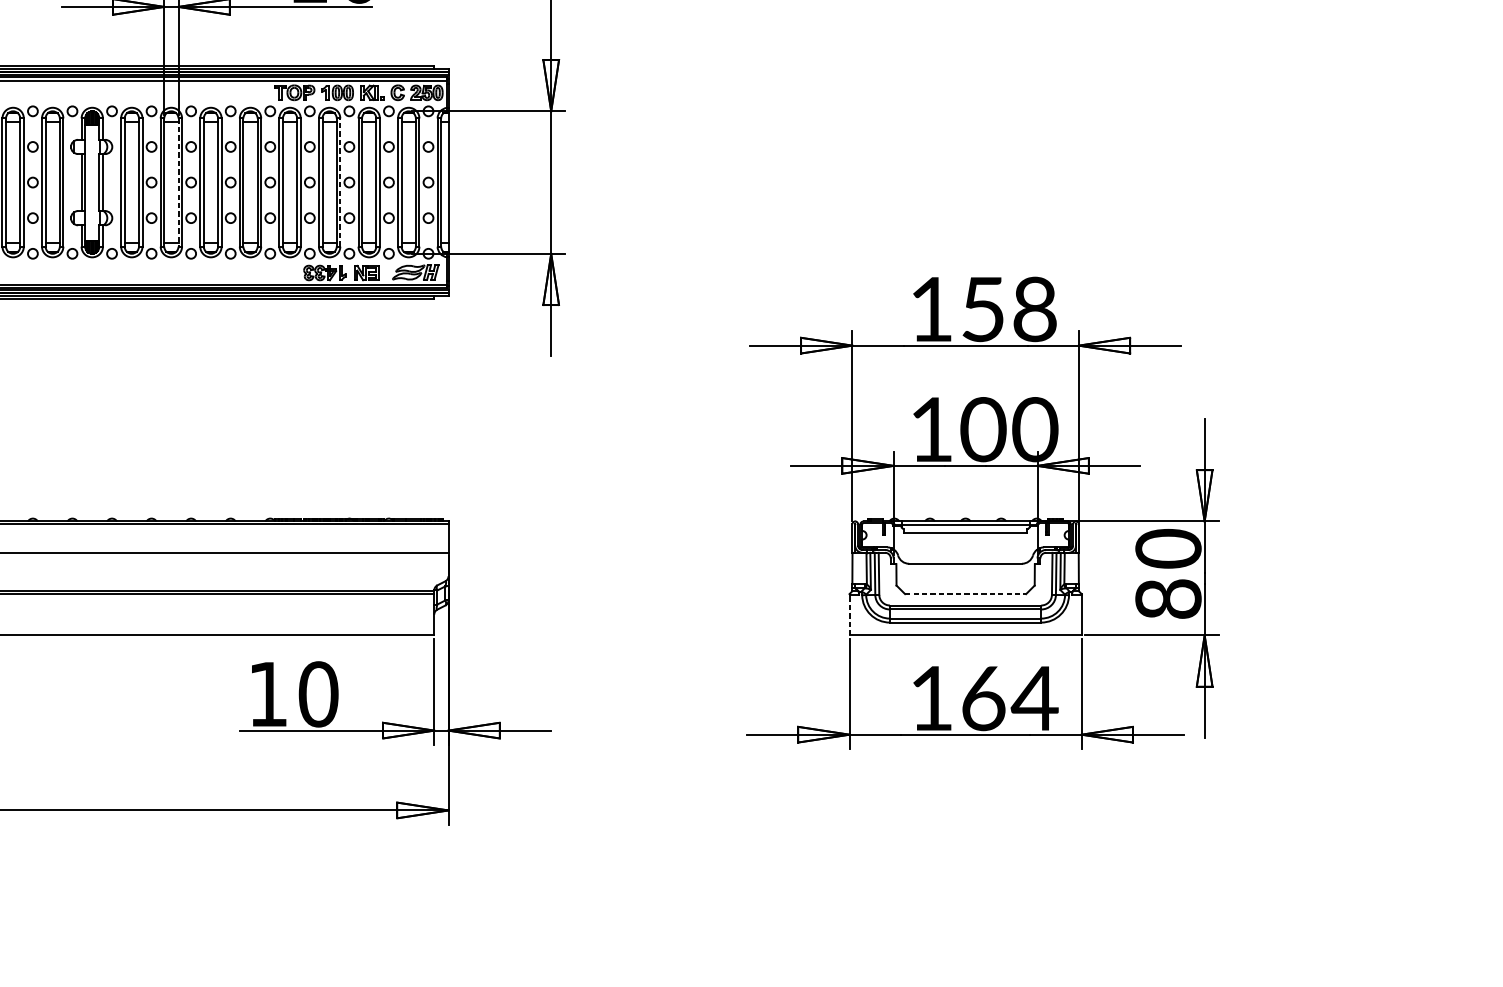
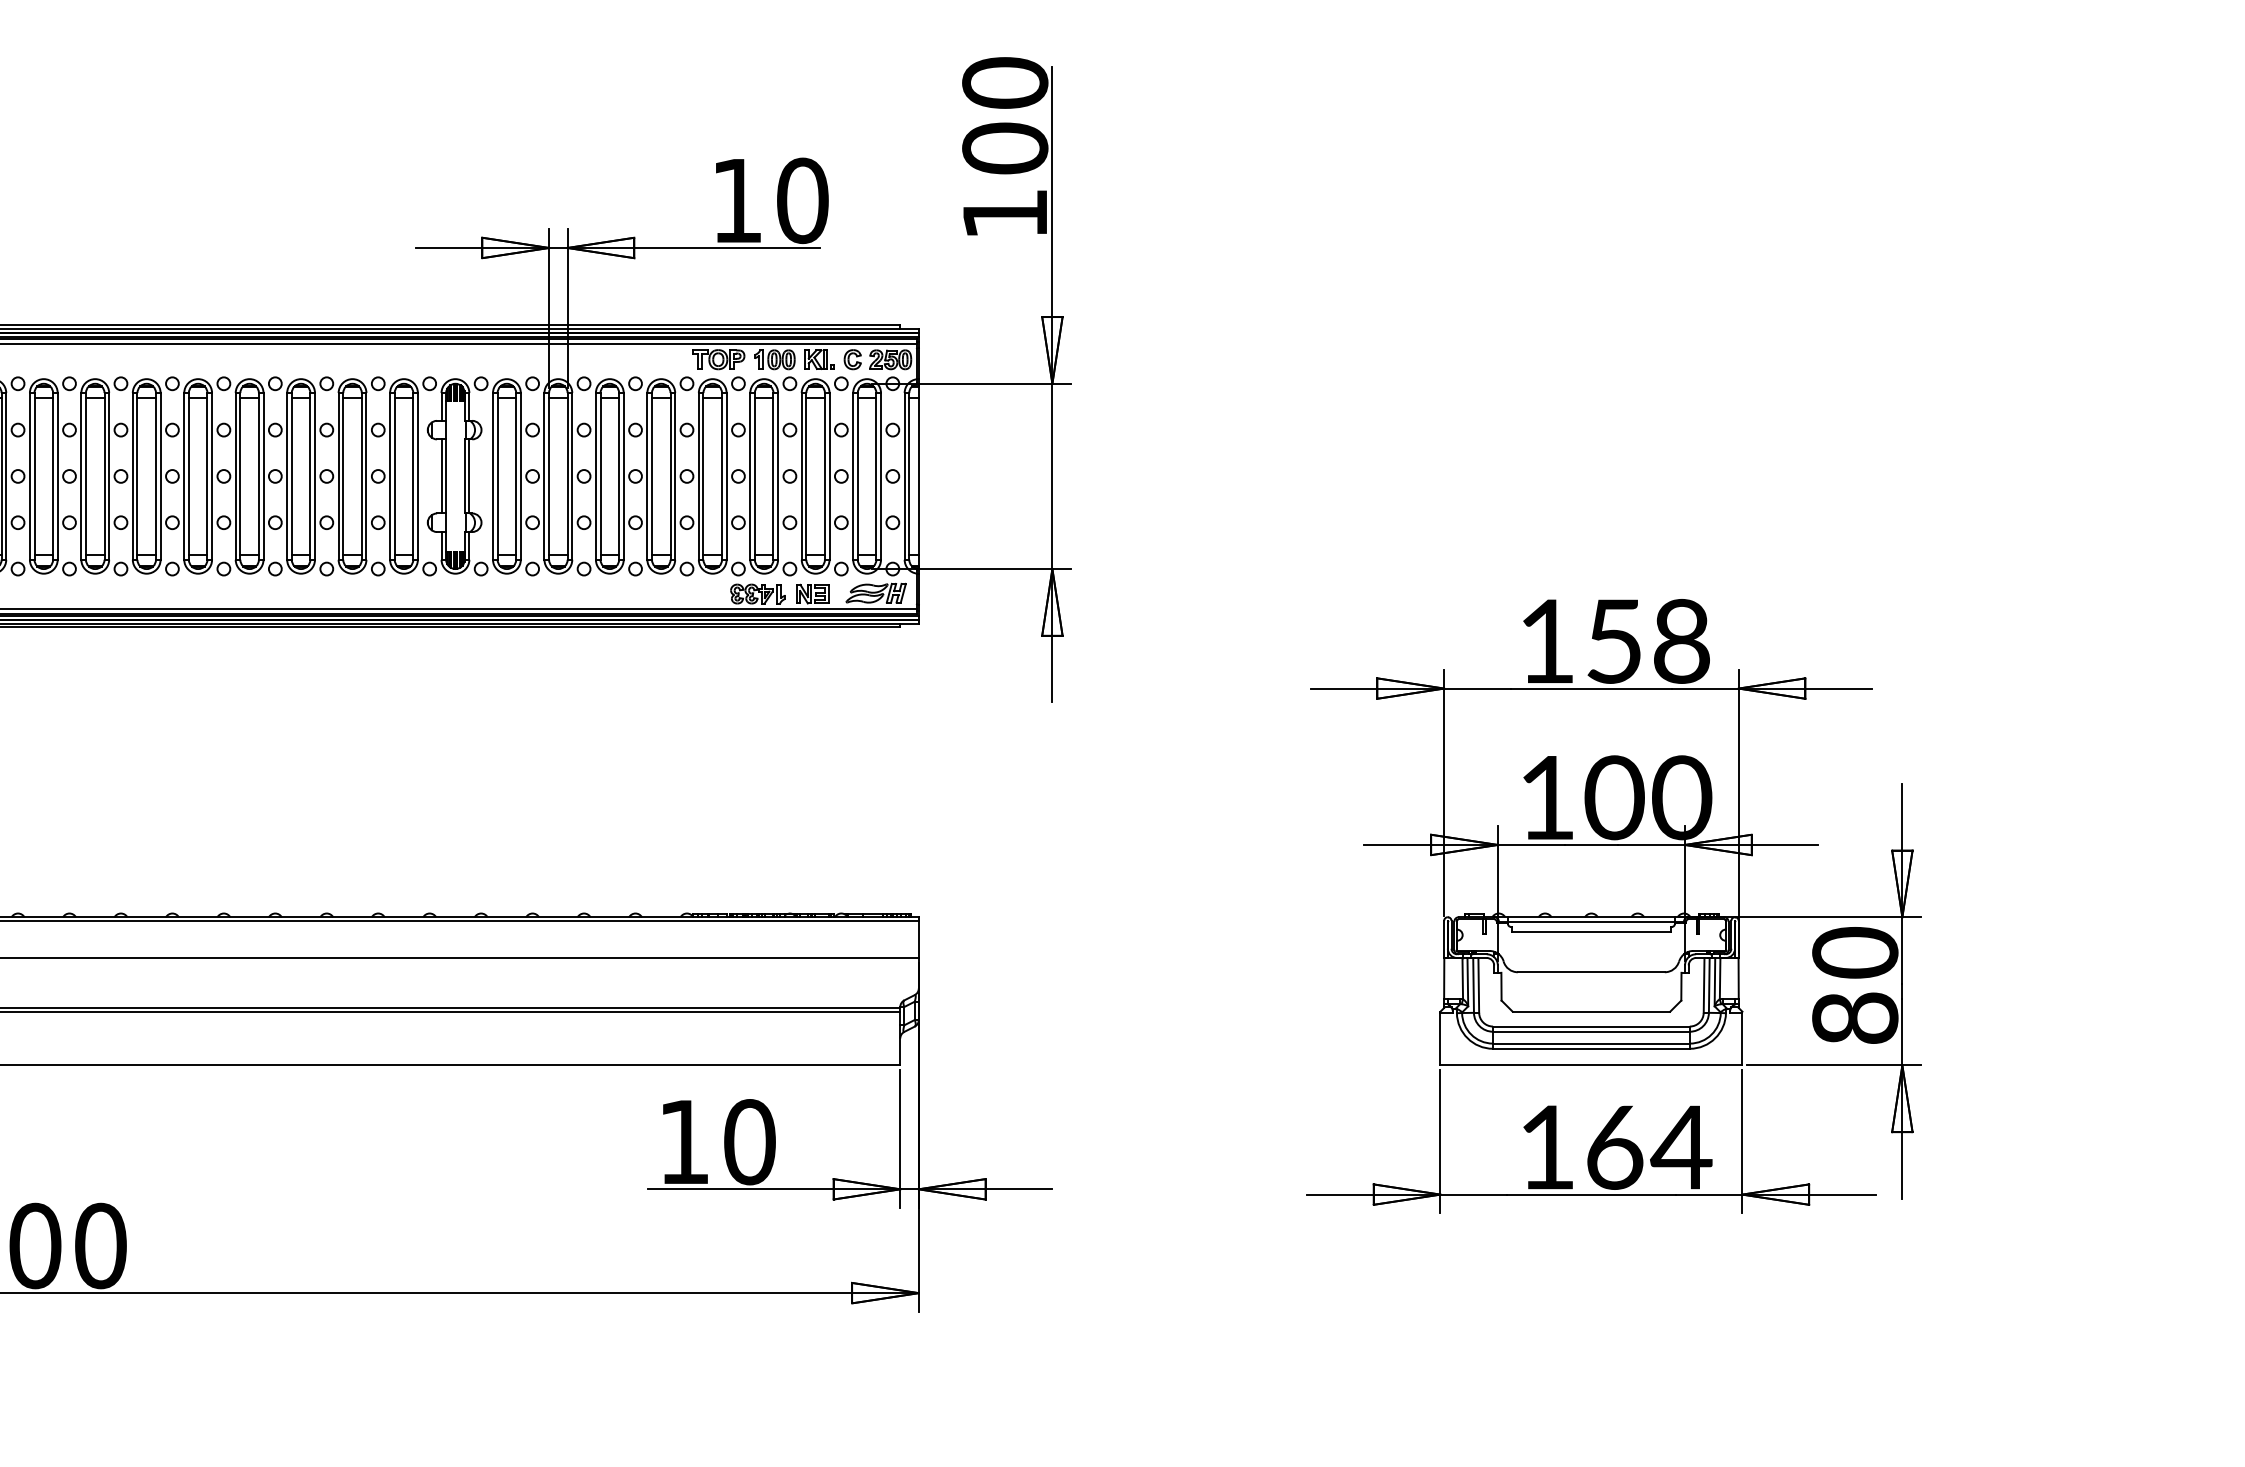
line: (340, 181) -> (778, 475), dashed -> solid
line: (178, 182) -> (567, 476), dashed -> solid
line: (965, 593) -> (1591, 1011), dashed -> solid
line: (849, 614) -> (1440, 1038), dashed -> solid

